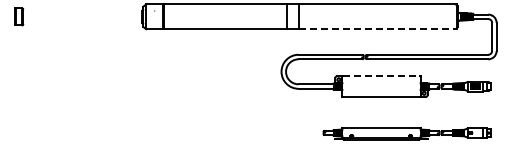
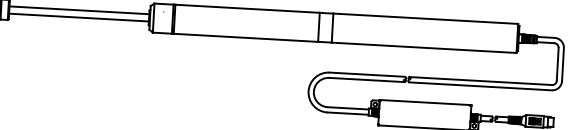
line: (82, 13) -> (79, 10), added
line: (82, 19) -> (78, 17), added
line: (377, 29) -> (423, 48), dashed -> solid
line: (381, 75) -> (425, 102), dashed -> solid

